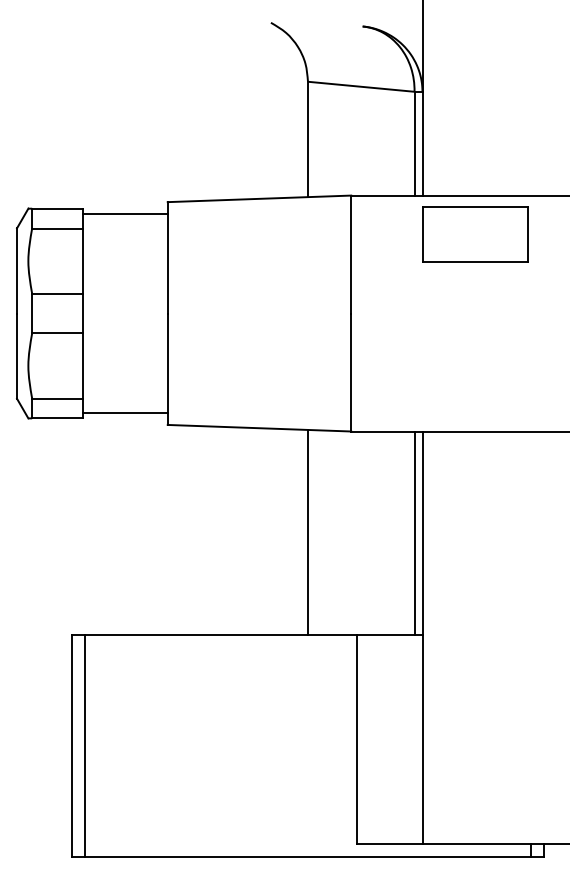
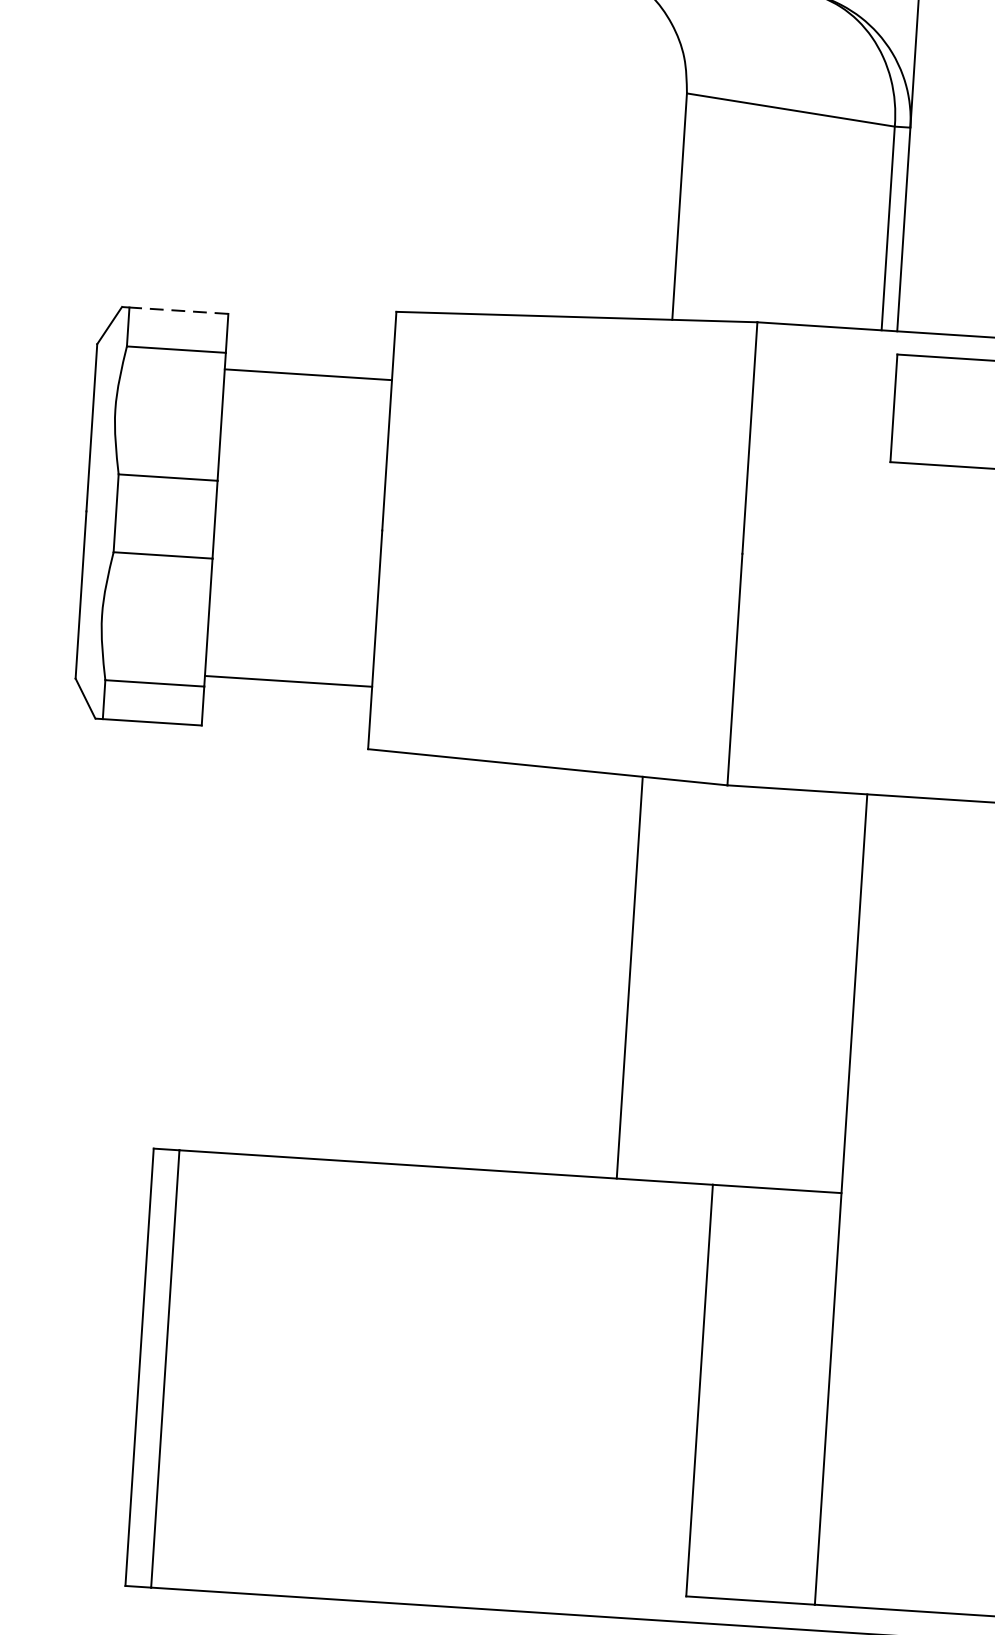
line: (56, 208) -> (177, 310), solid -> dashed
line: (124, 213) -> (307, 373), moved
line: (124, 413) -> (287, 681), moved
line: (414, 532) -> (838, 991), removed

